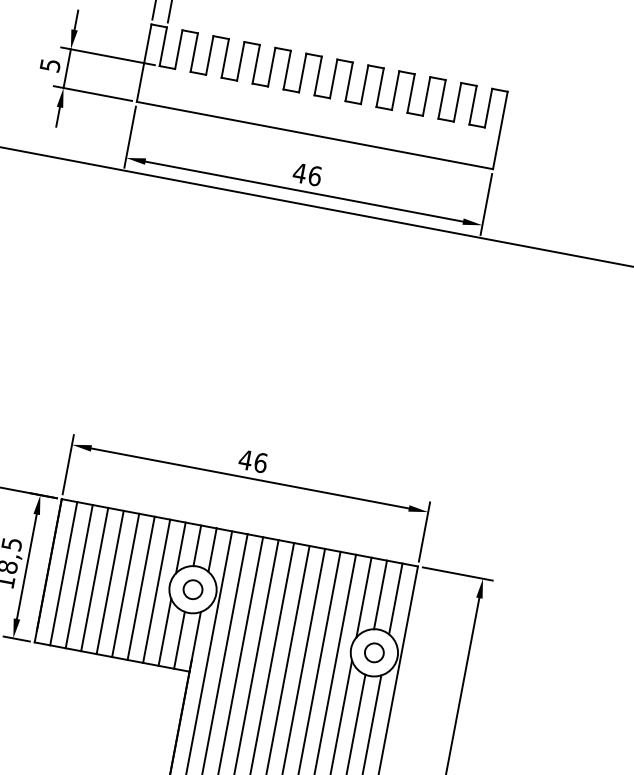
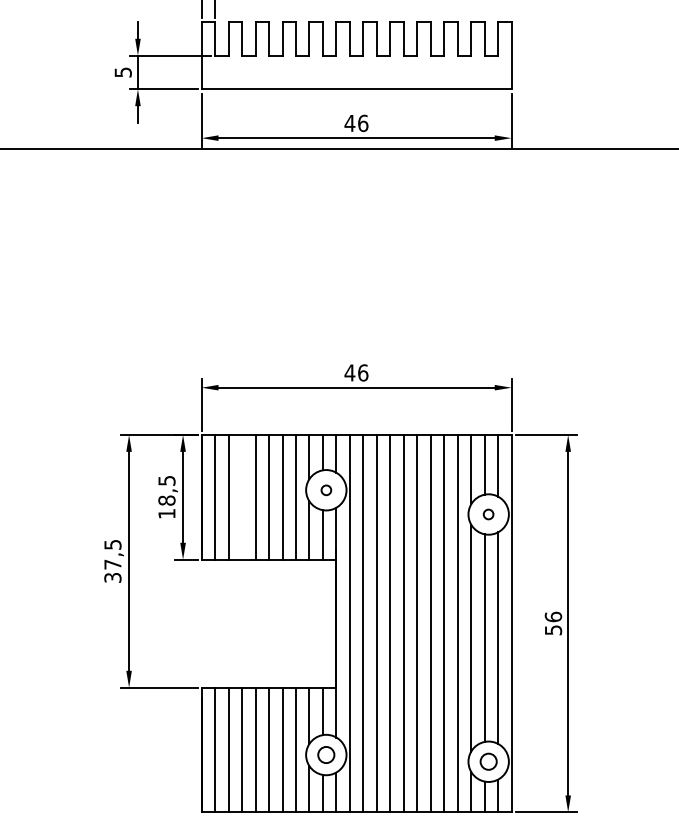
line: (95, 579) -> (242, 497), removed
circle: (193, 590) -> (326, 490), size x0.6
circle: (374, 652) -> (488, 514), size x0.6

